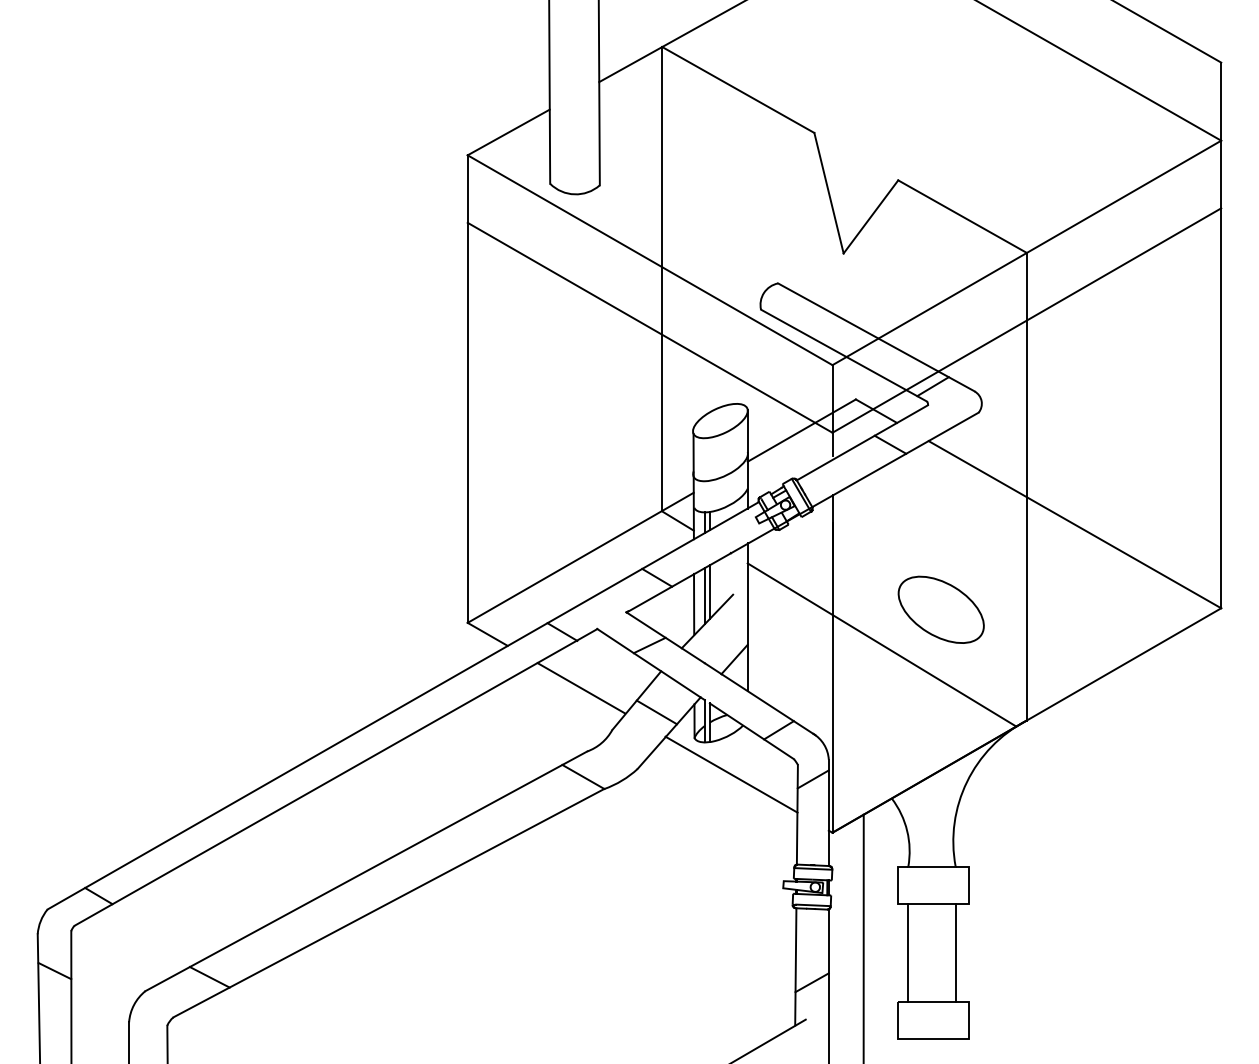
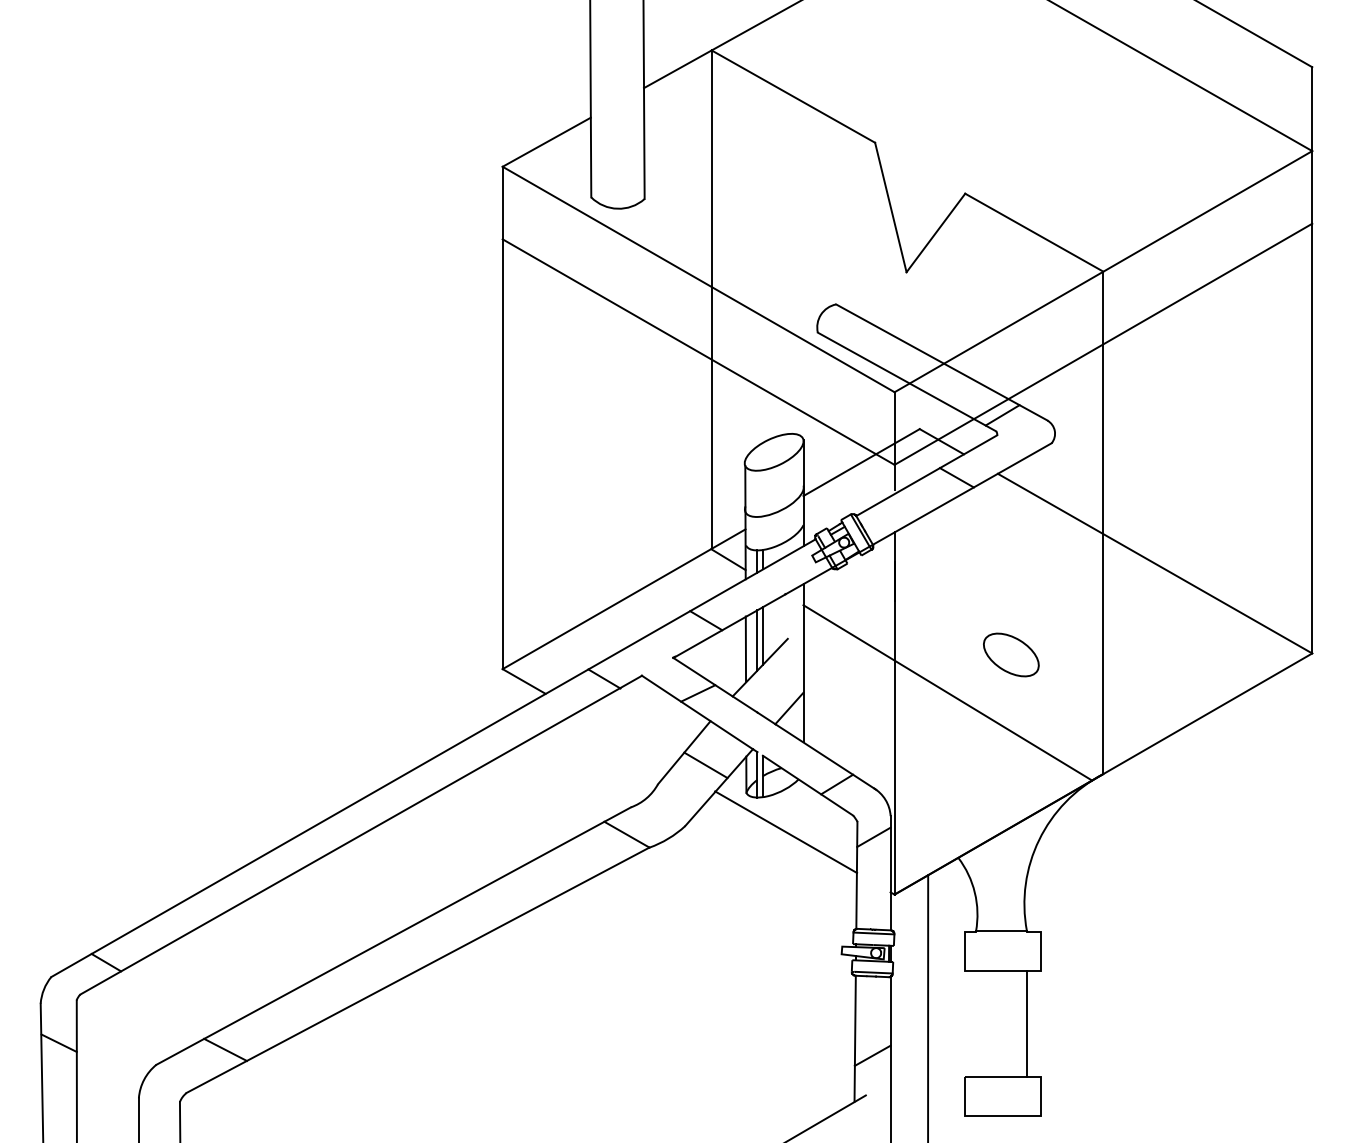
part: (940, 609) -> (1010, 654), size x0.6
line: (580, 688) -> (623, 739), removed
line: (908, 952) -> (976, 1023), removed

